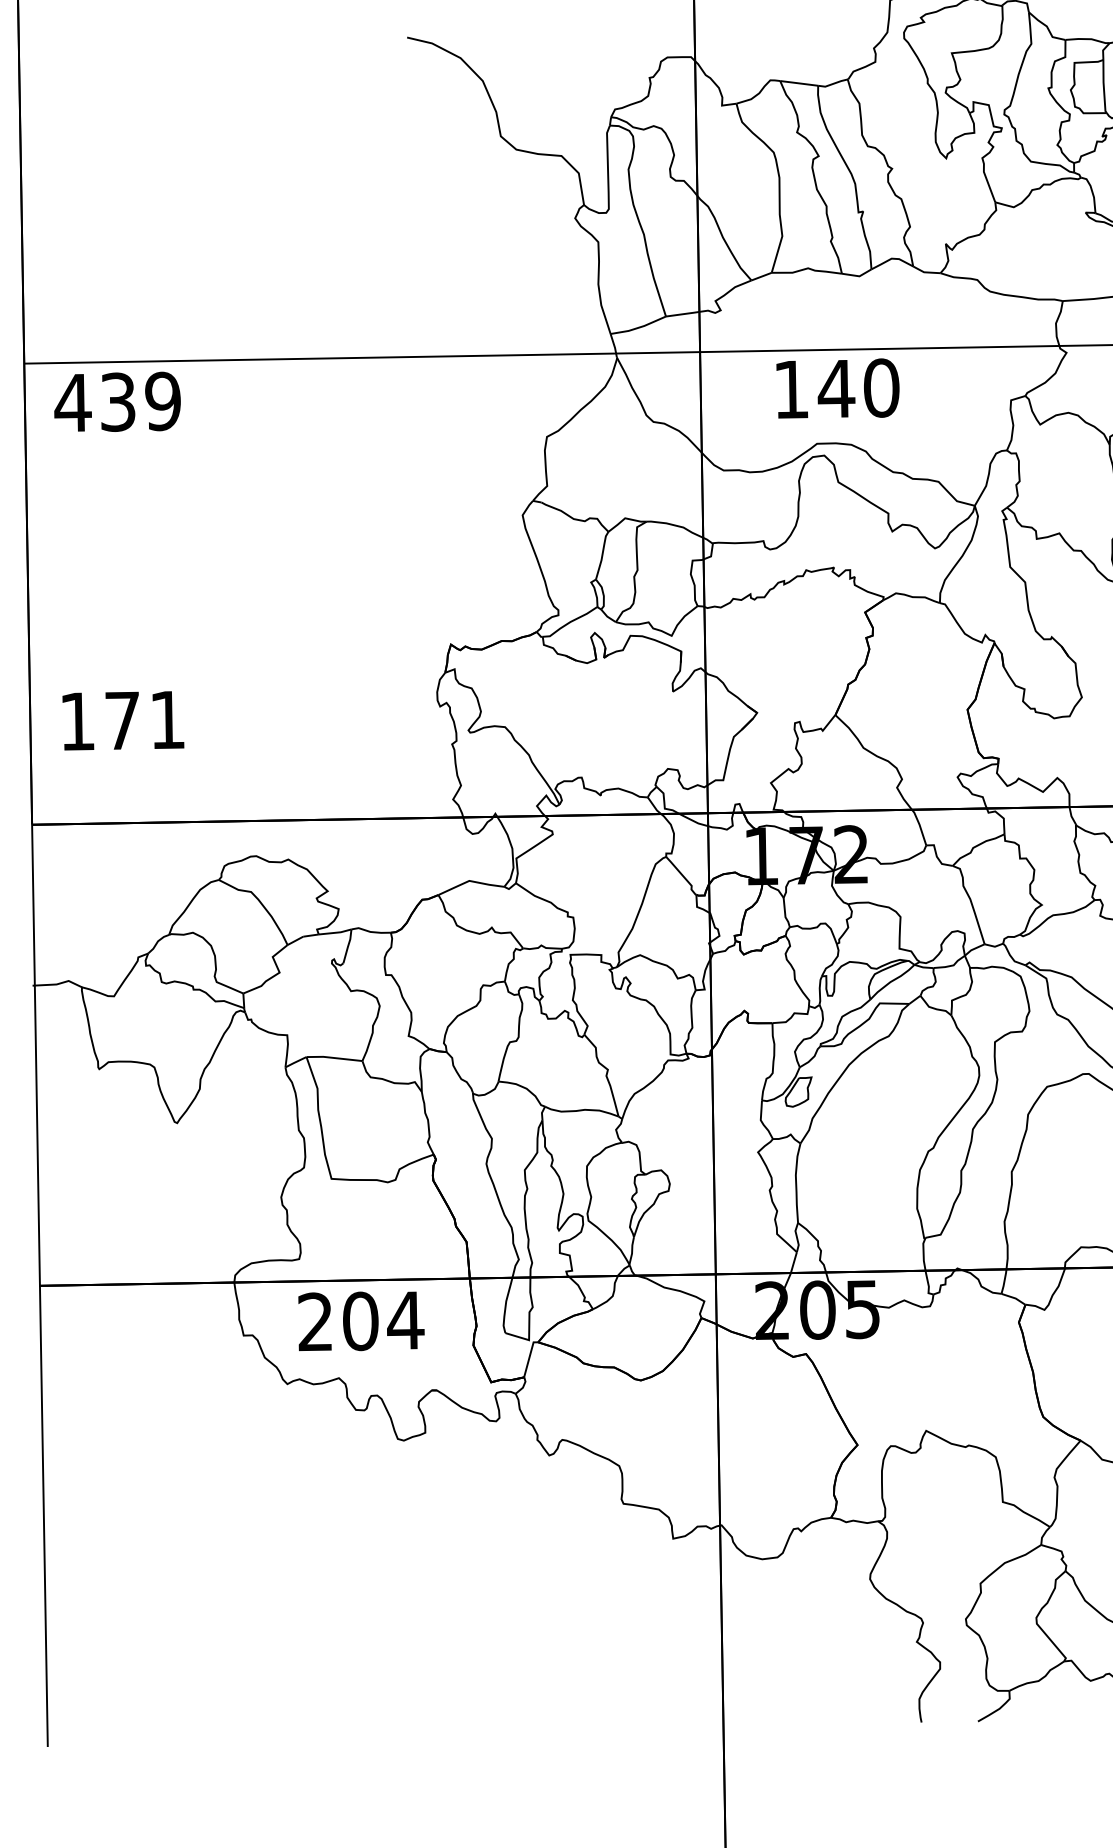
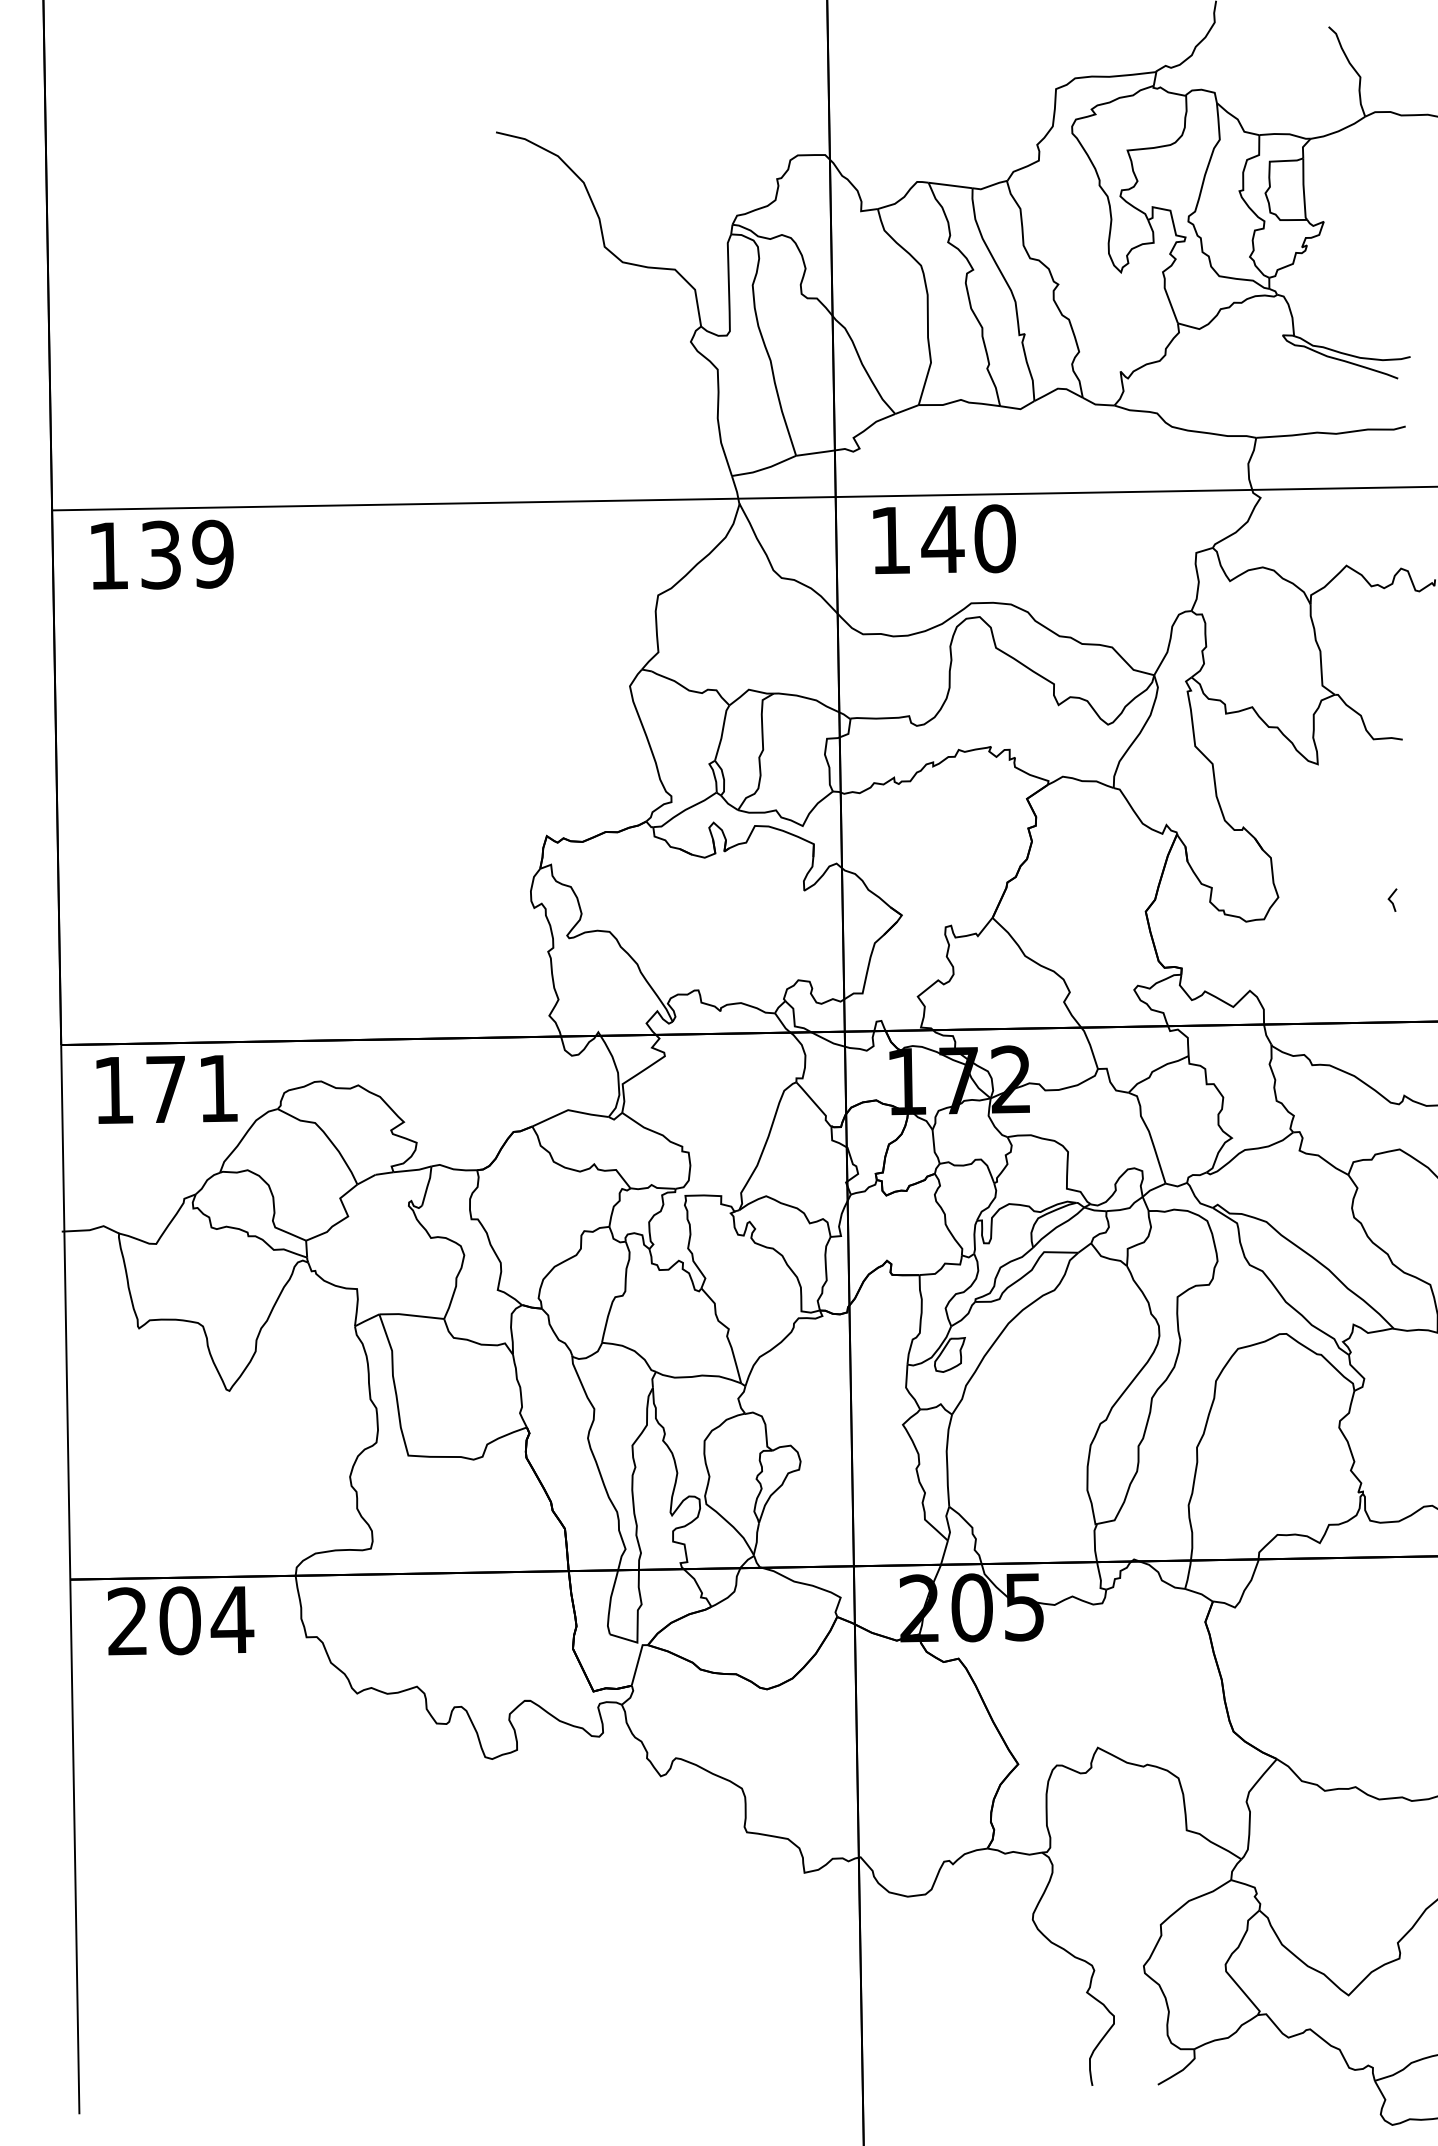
text: (837, 387) -> (944, 538), moved
text: (72, 402) -> (108, 555), 439 -> 139
text: (122, 720) -> (166, 1089), moved
text: (361, 1321) -> (181, 1620), moved

